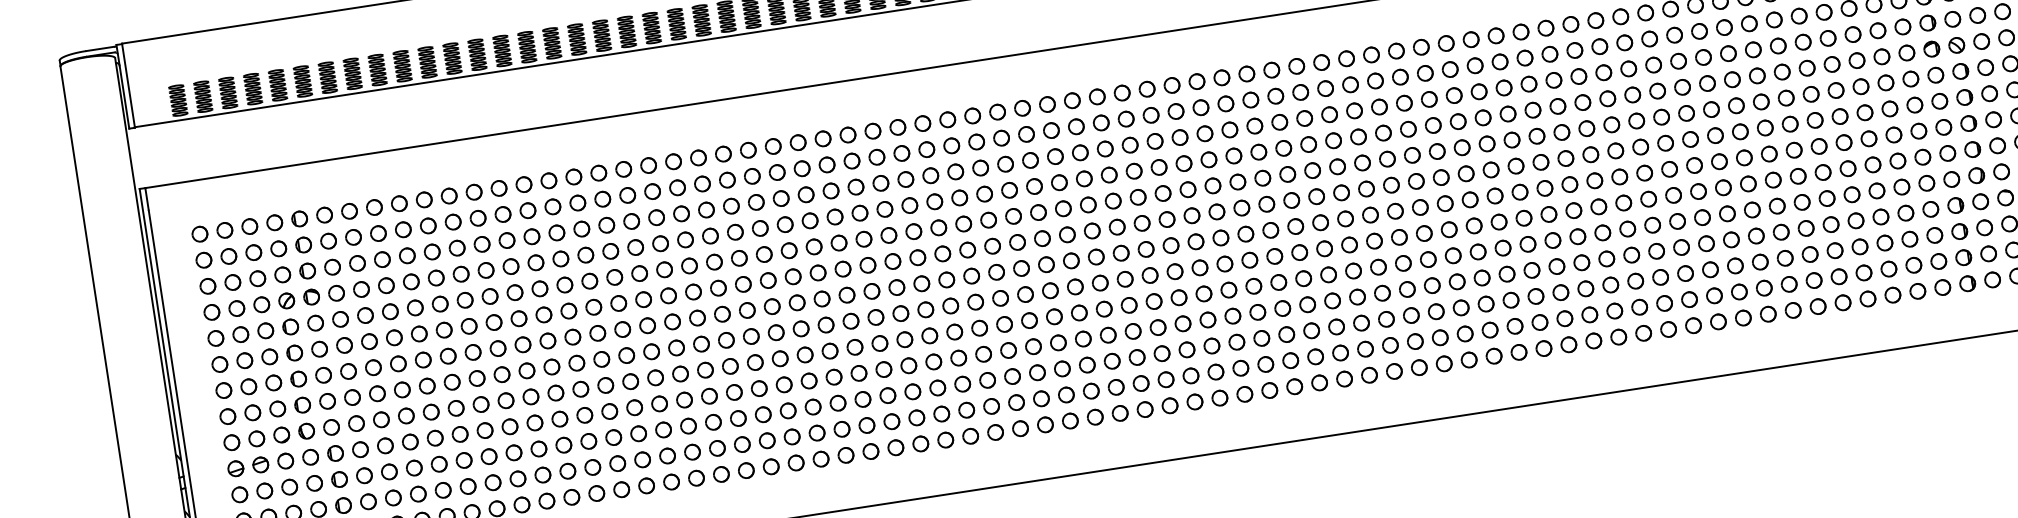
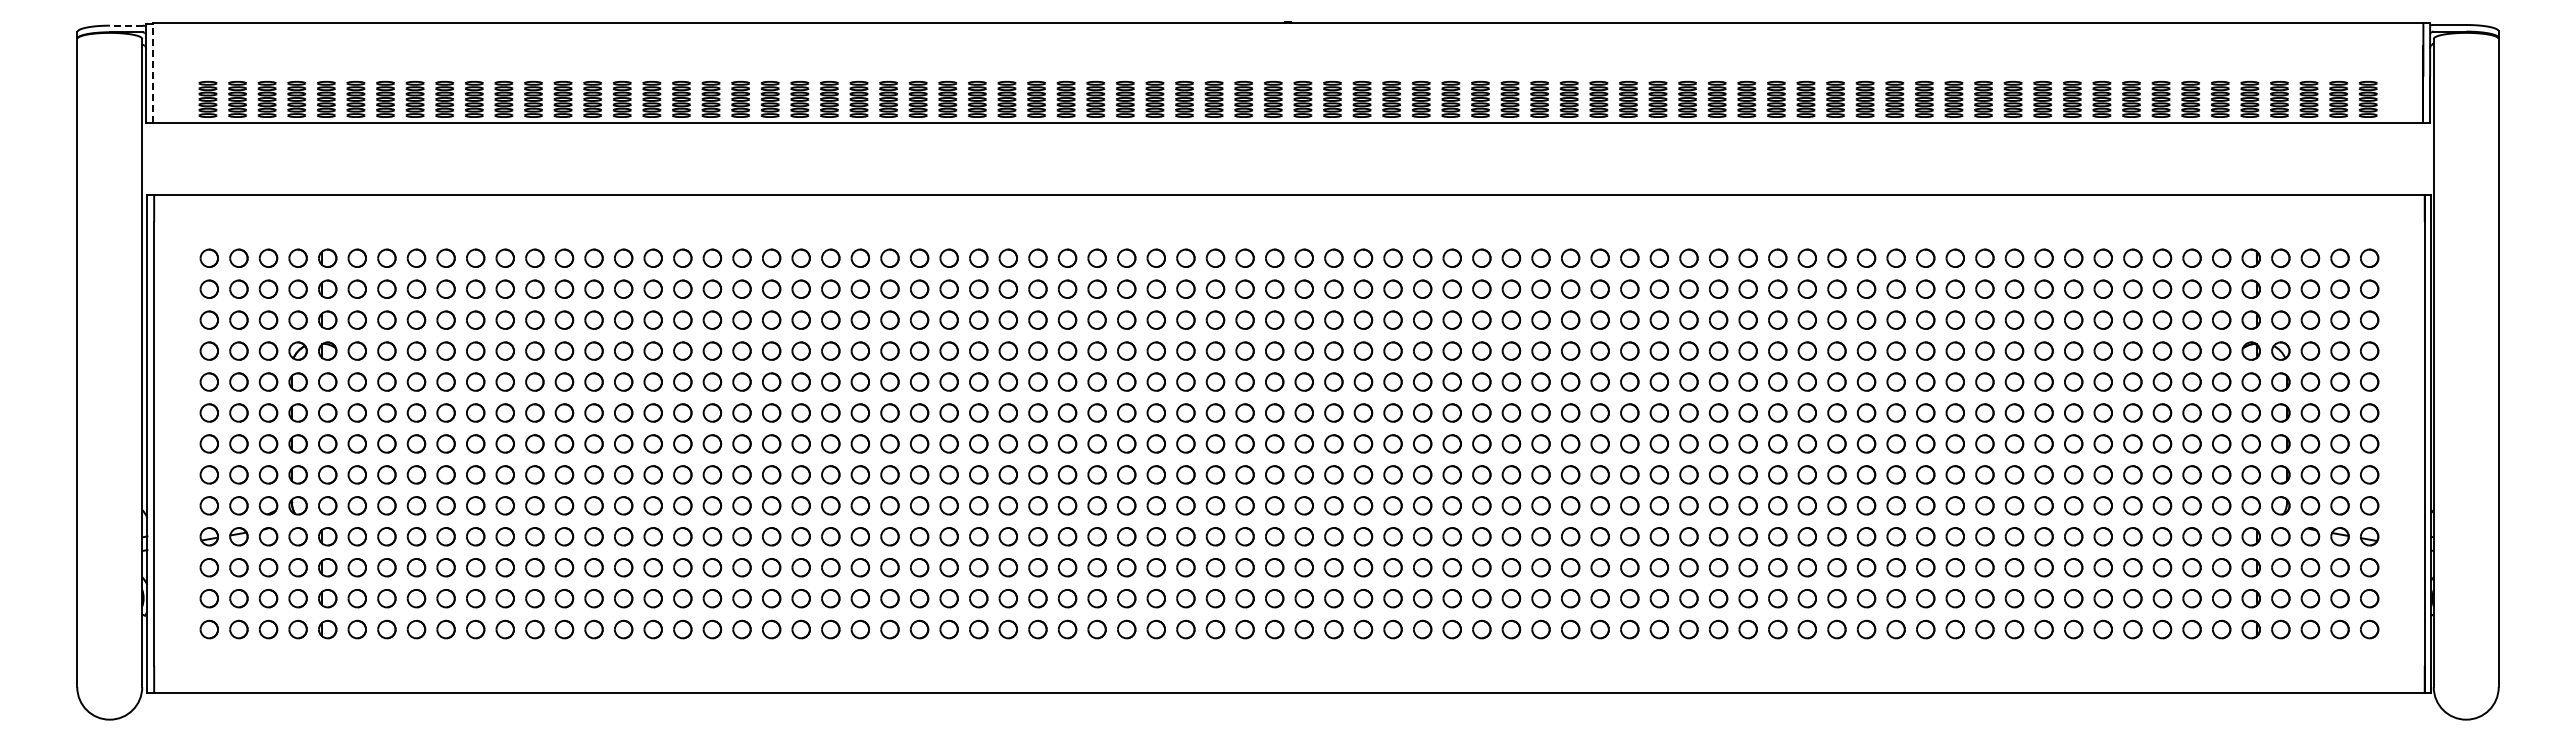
line: (99, 48) -> (125, 25), solid -> dashed
line: (128, 85) -> (152, 73), solid -> dashed

